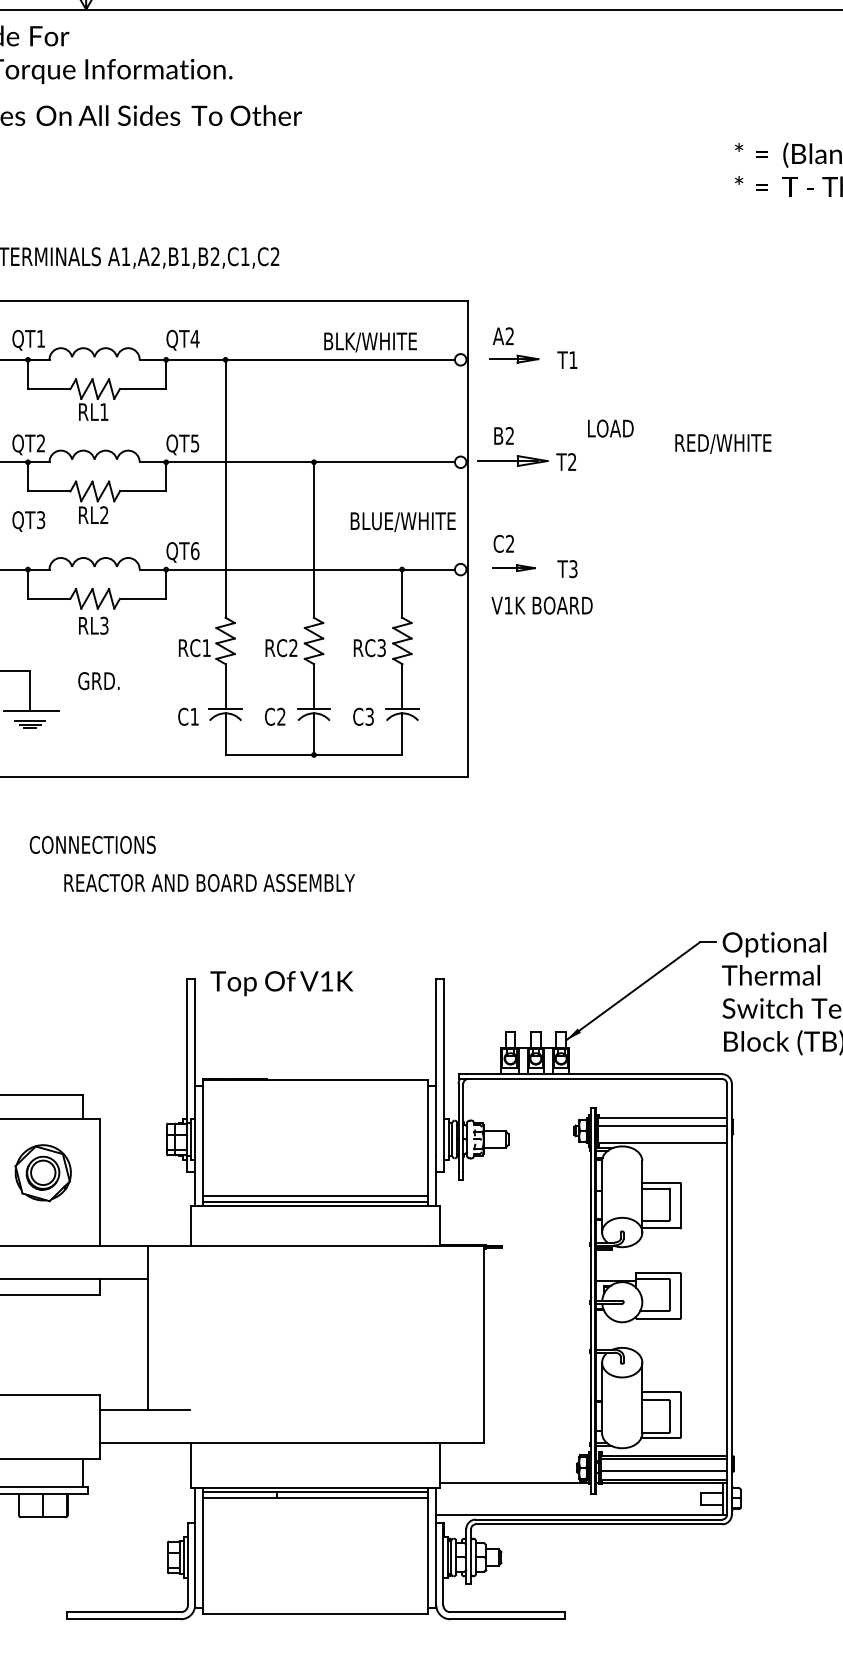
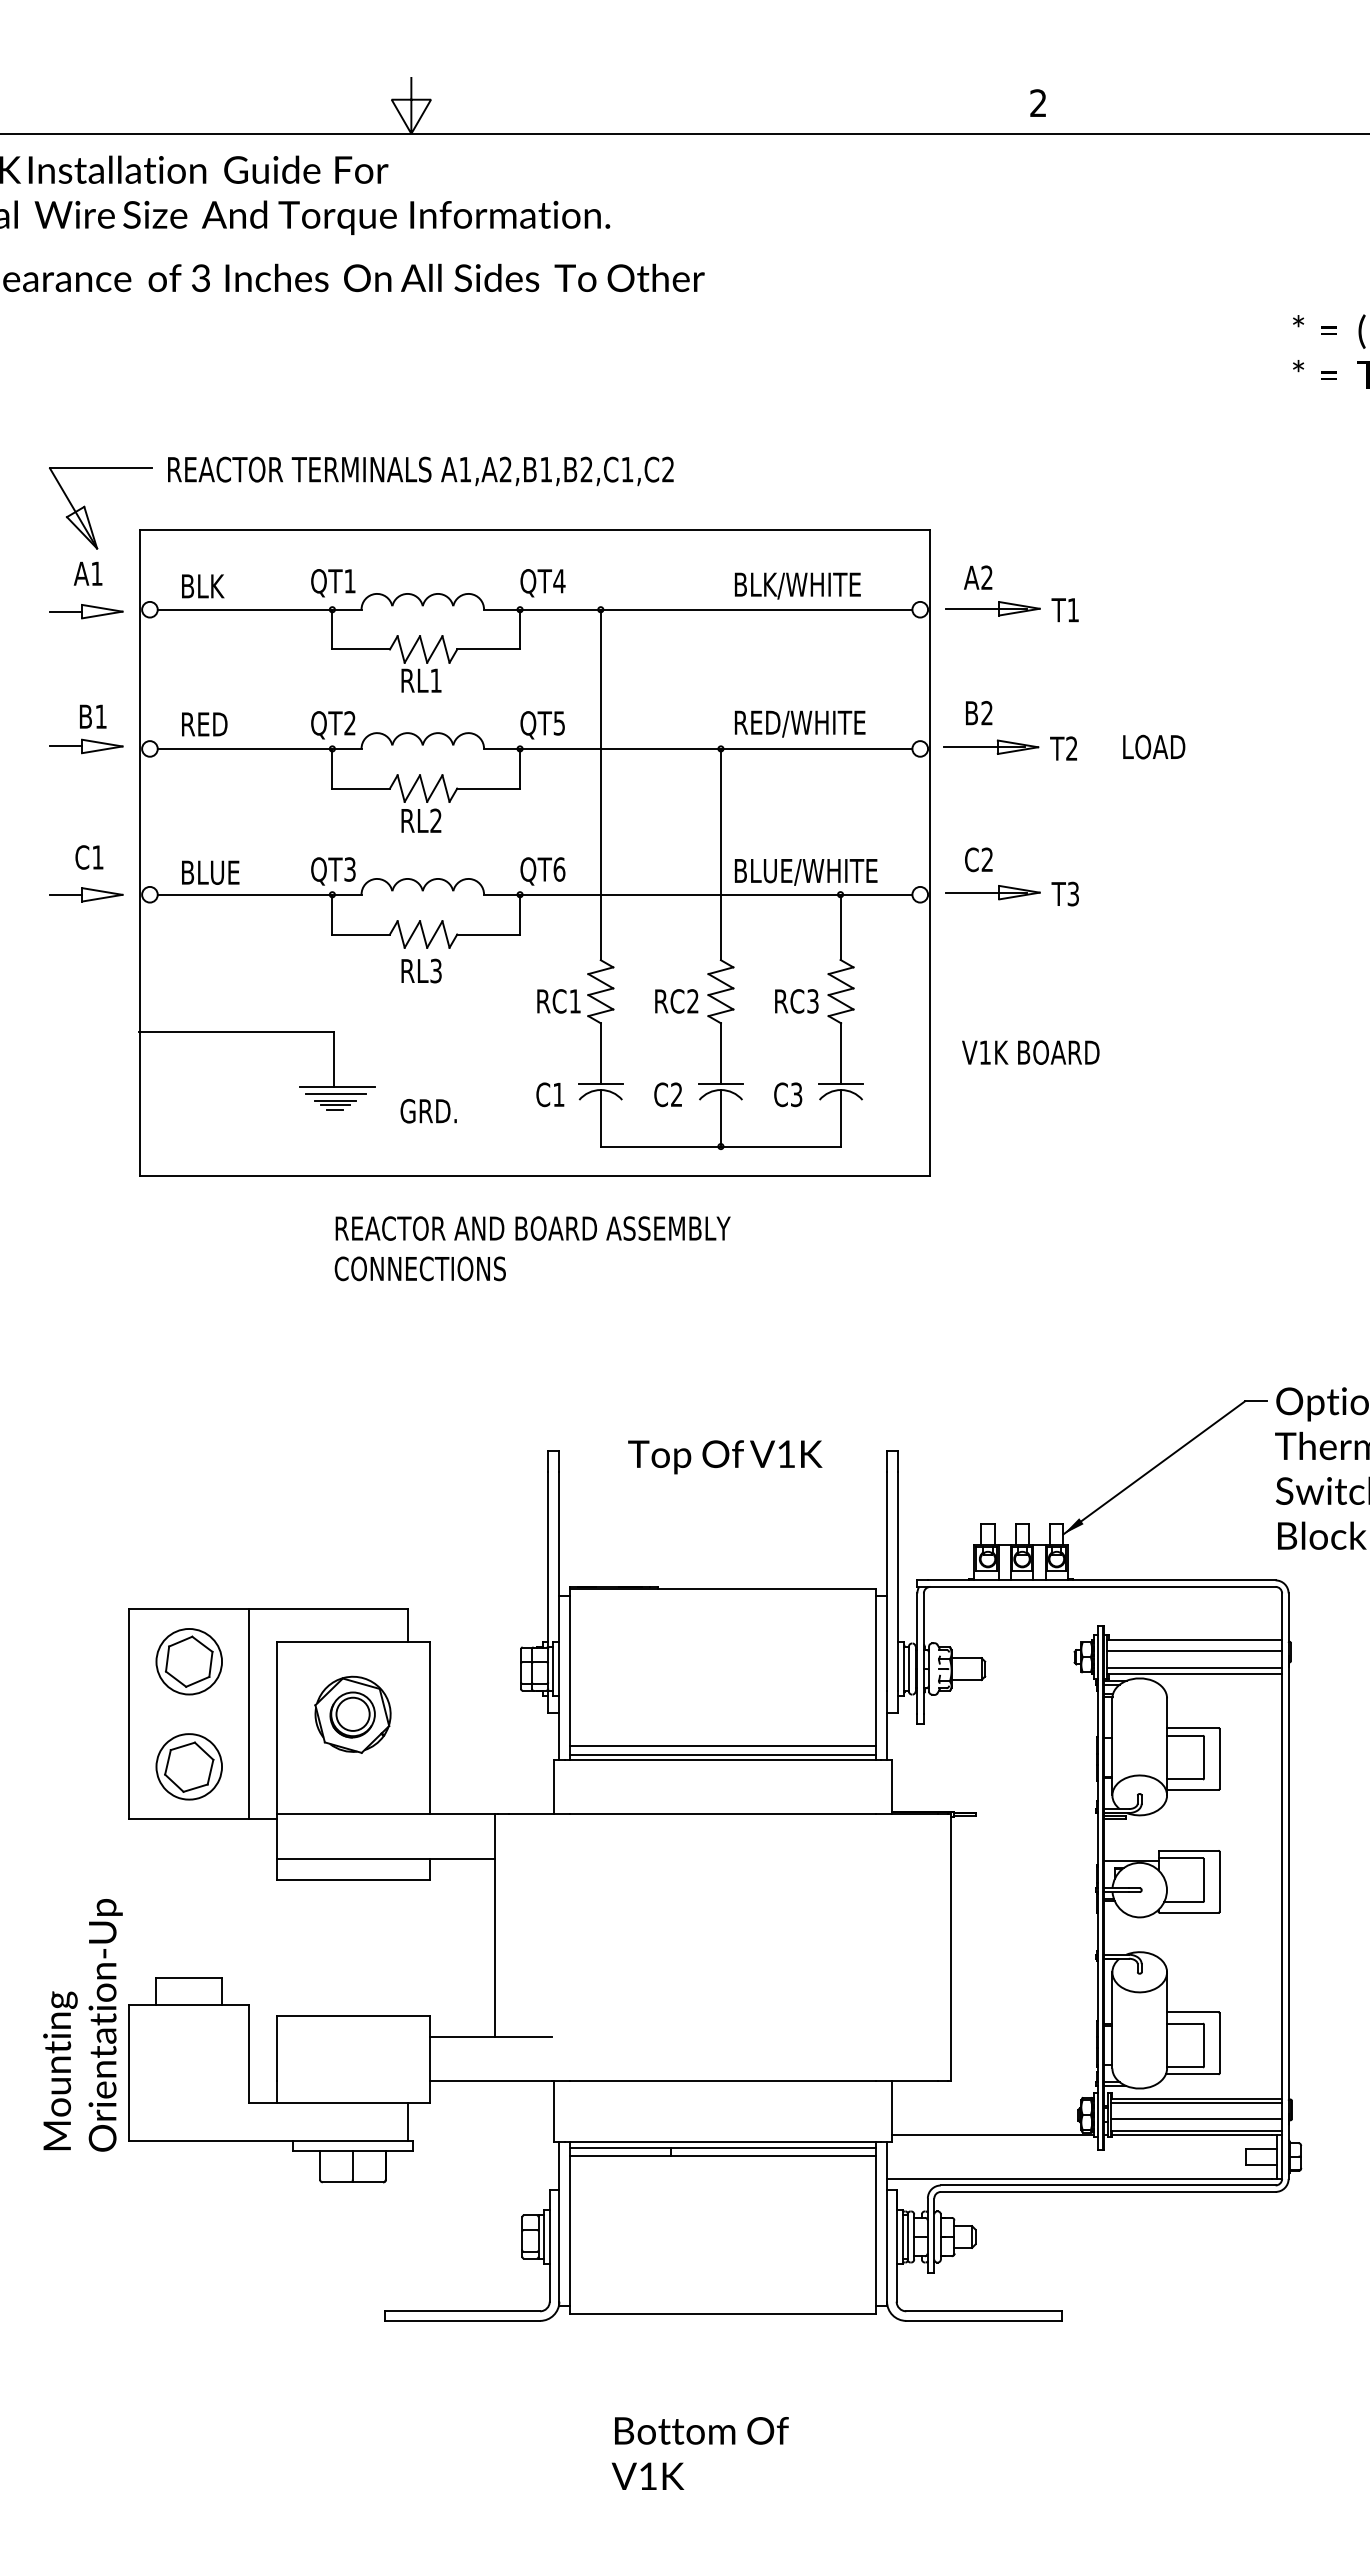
part: (513, 358) -> (992, 608), size x1.43
text: (611, 428) -> (1154, 746), moved
text: (723, 443) -> (800, 723), moved
text: (28, 521) -> (333, 871), moved
text: (403, 522) -> (806, 872), moved
part: (513, 567) -> (992, 892), size x1.67
text: (541, 605) -> (1030, 1052), moved
text: (98, 681) -> (428, 1111), moved
line: (30, 715) -> (335, 1093), added
text: (209, 882) -> (532, 1228), moved
text: (282, 983) -> (725, 1457), moved
line: (662, 1138) -> (1194, 1667), added

